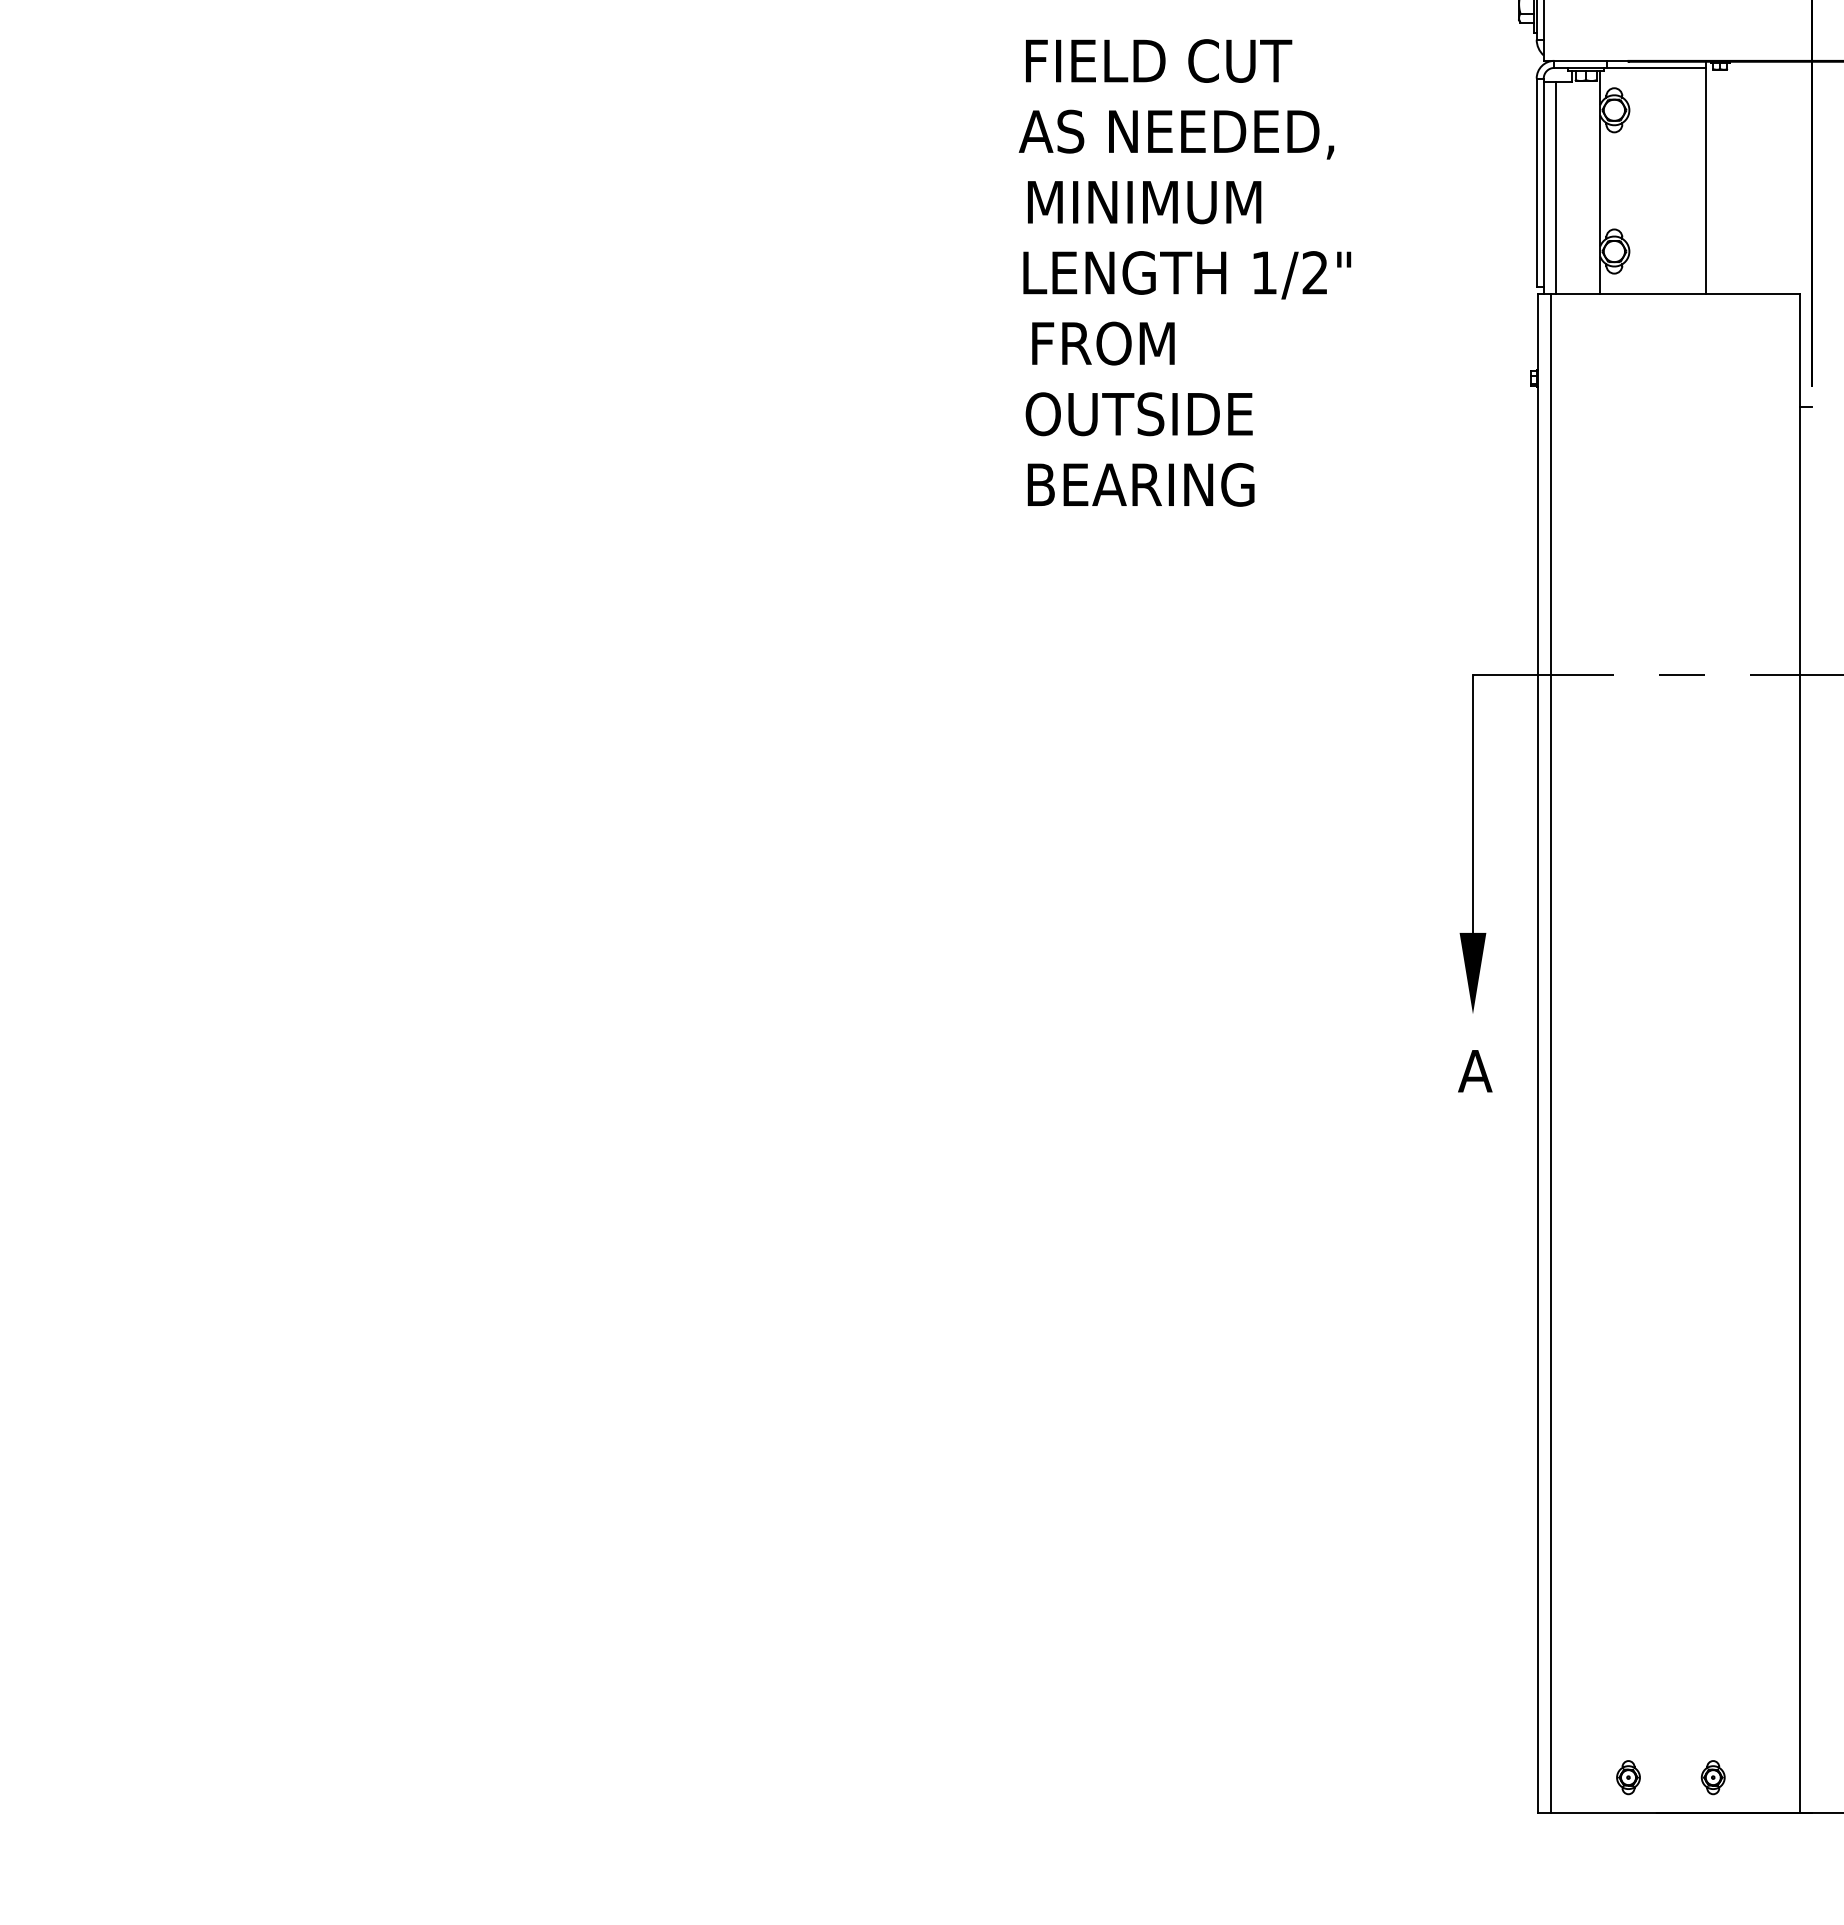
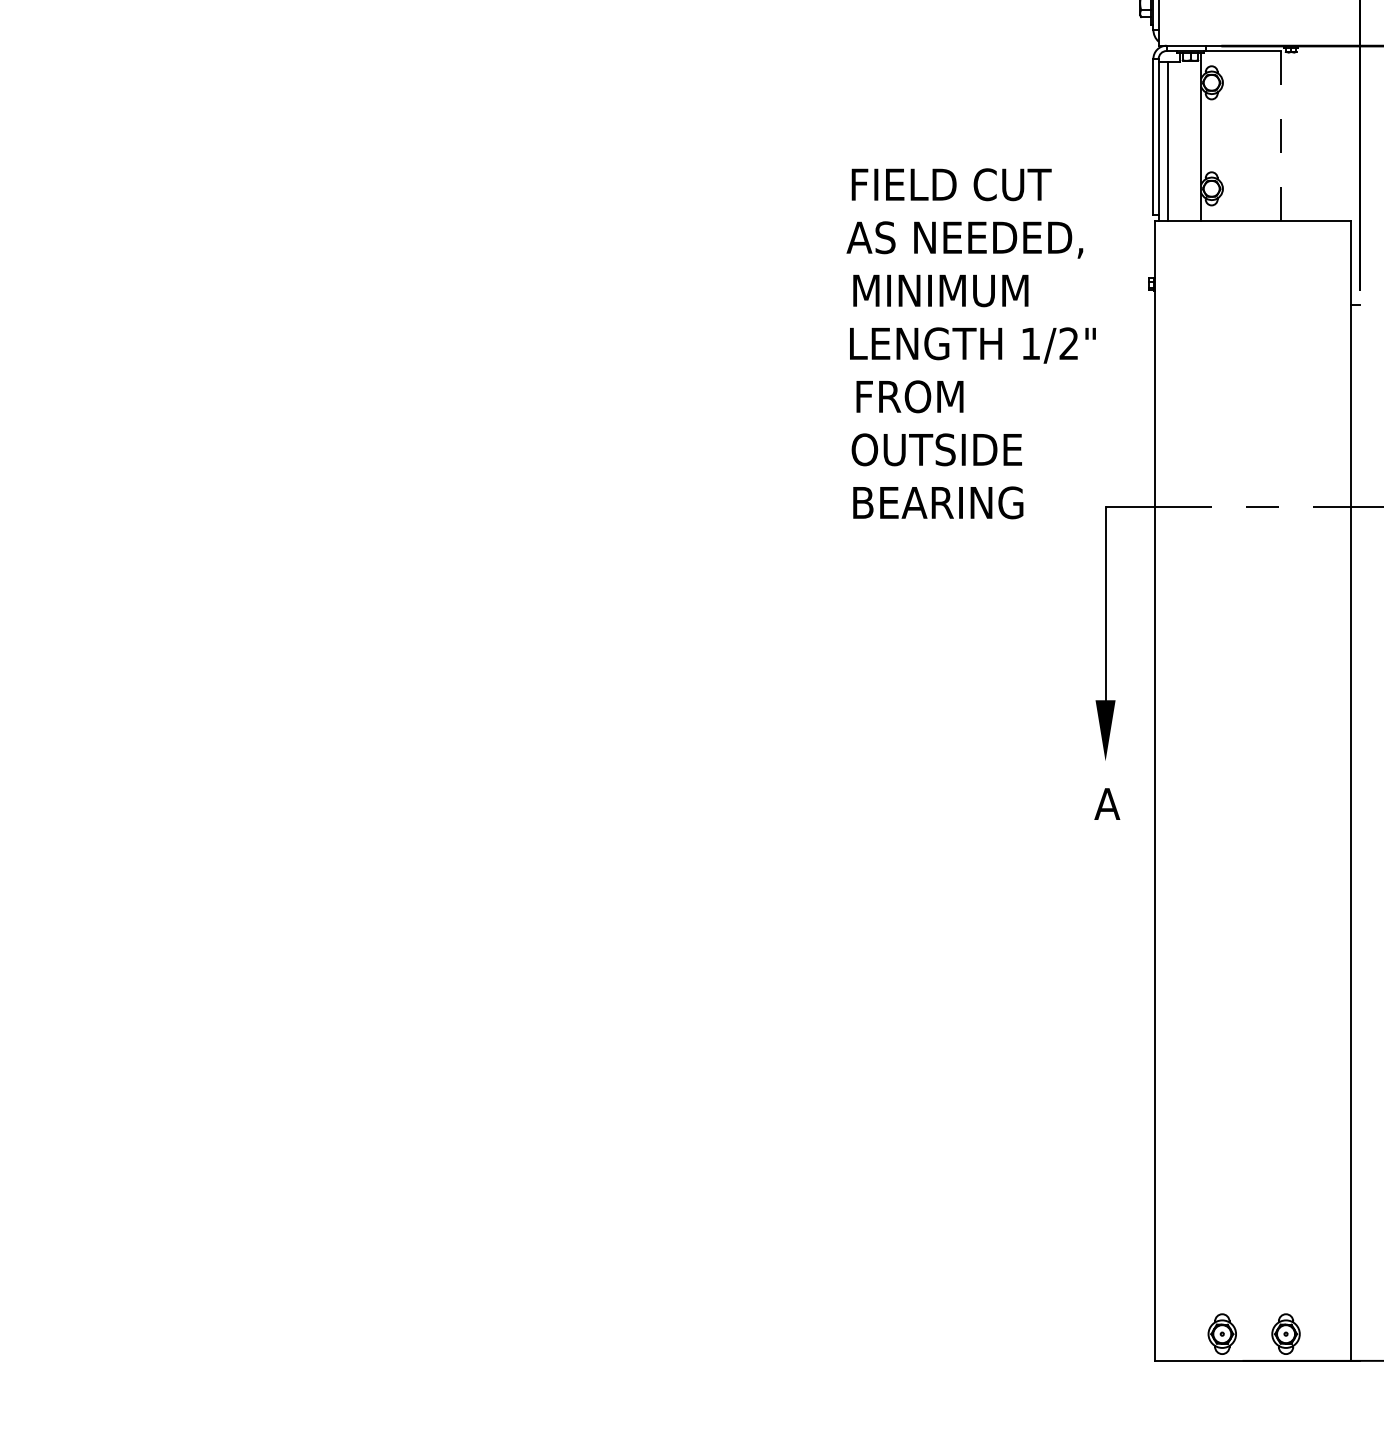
line: (1706, 177) -> (1280, 133), solid -> dashed
text: (1184, 272) -> (970, 343), moved
line: (1550, 1052) -> (1163, 790), removed
part: (1628, 1777) -> (1222, 1334), size x1.6
part: (1712, 1777) -> (1285, 1334), size x1.6

